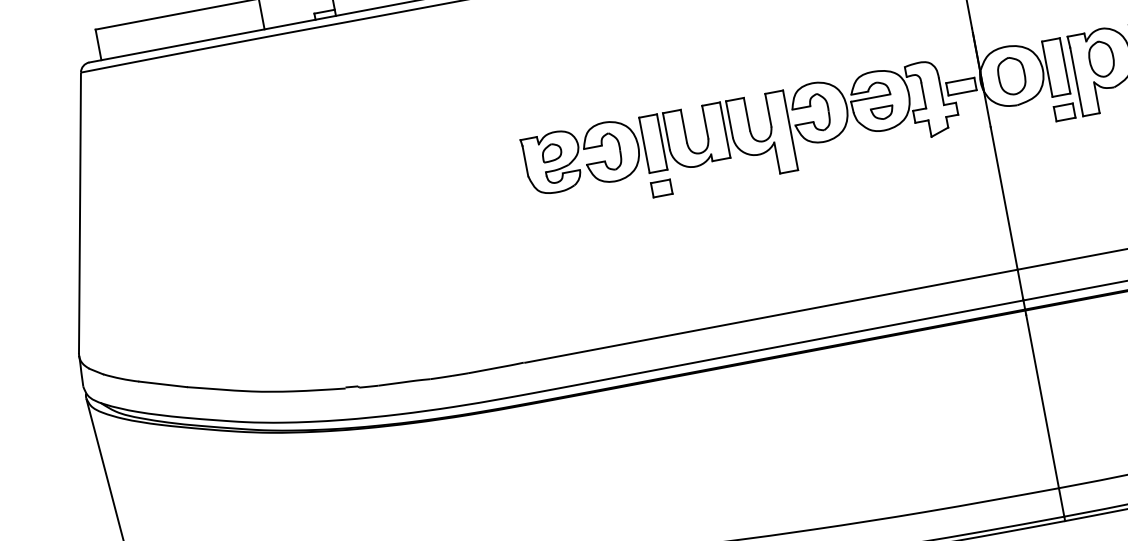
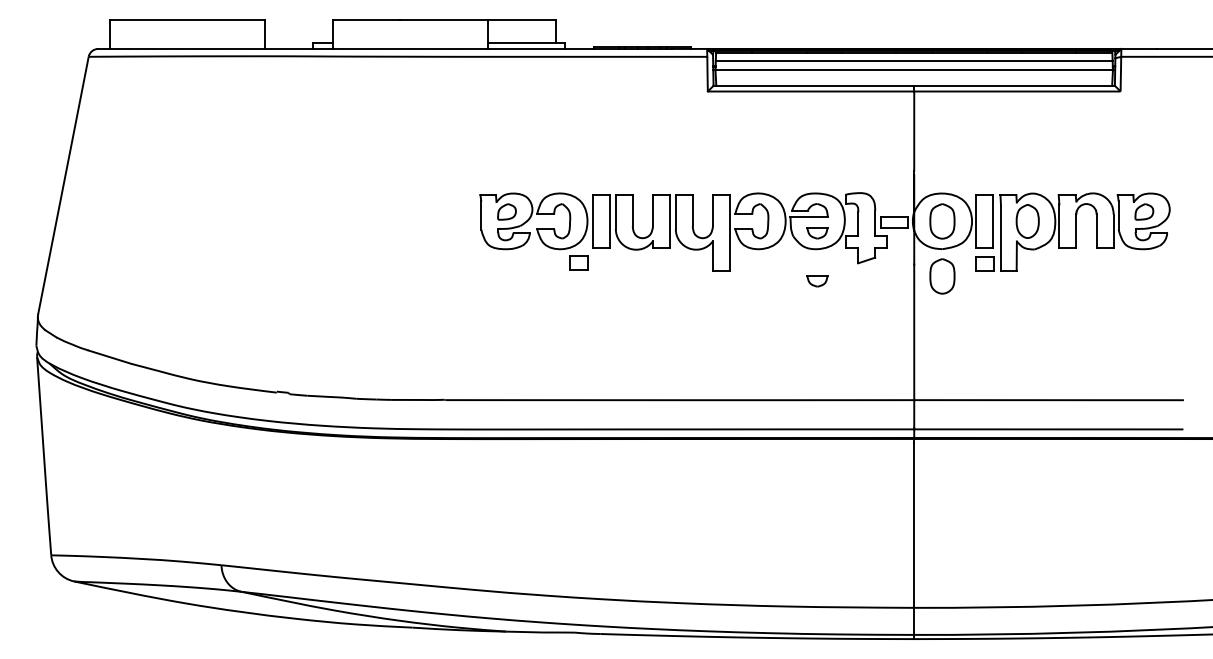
part: (1022, 134) -> (942, 276), added
part: (892, 164) -> (817, 281), added
part: (661, 188) -> (578, 262), moved

